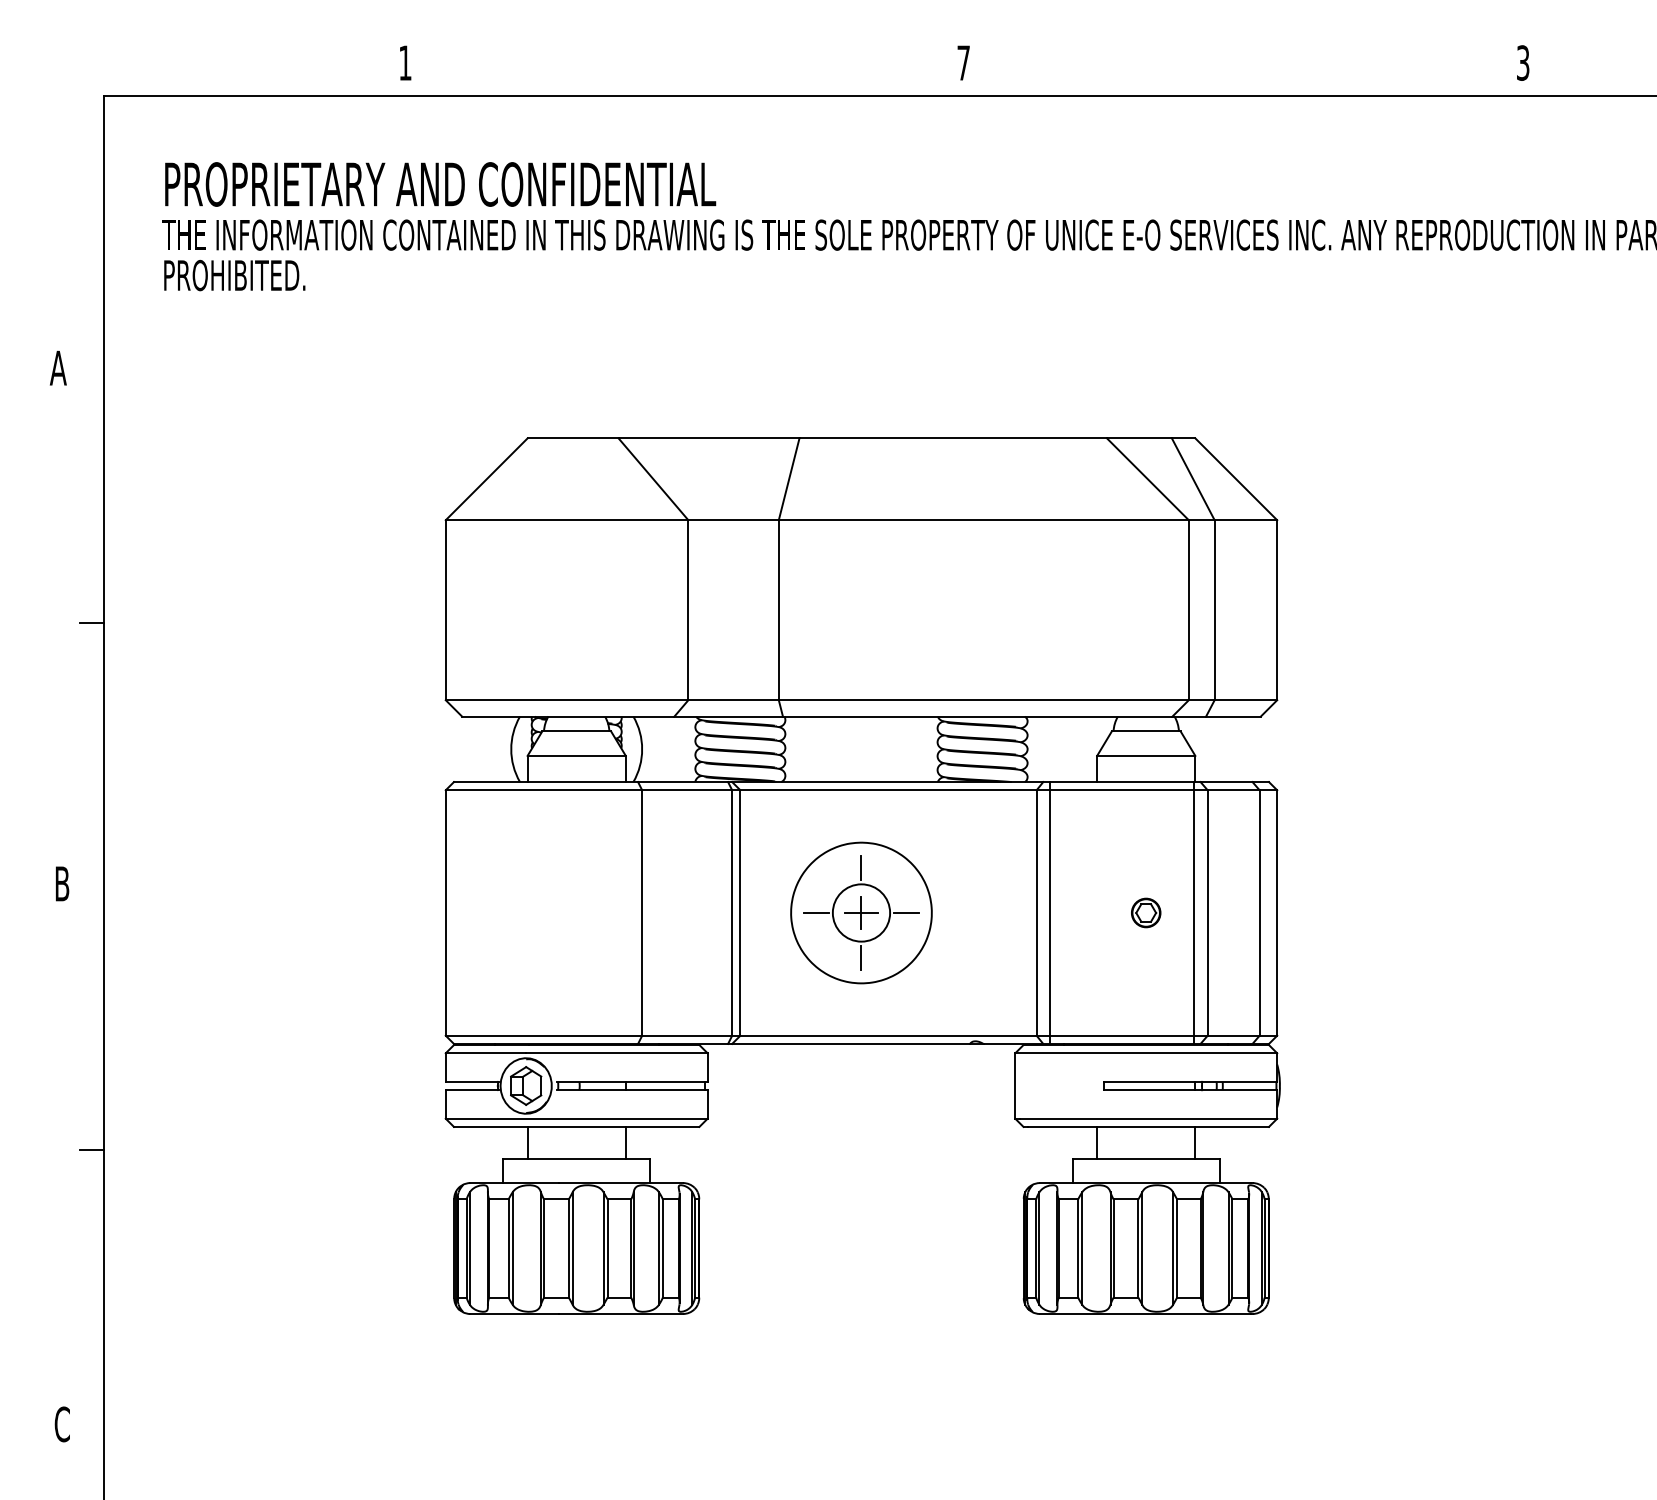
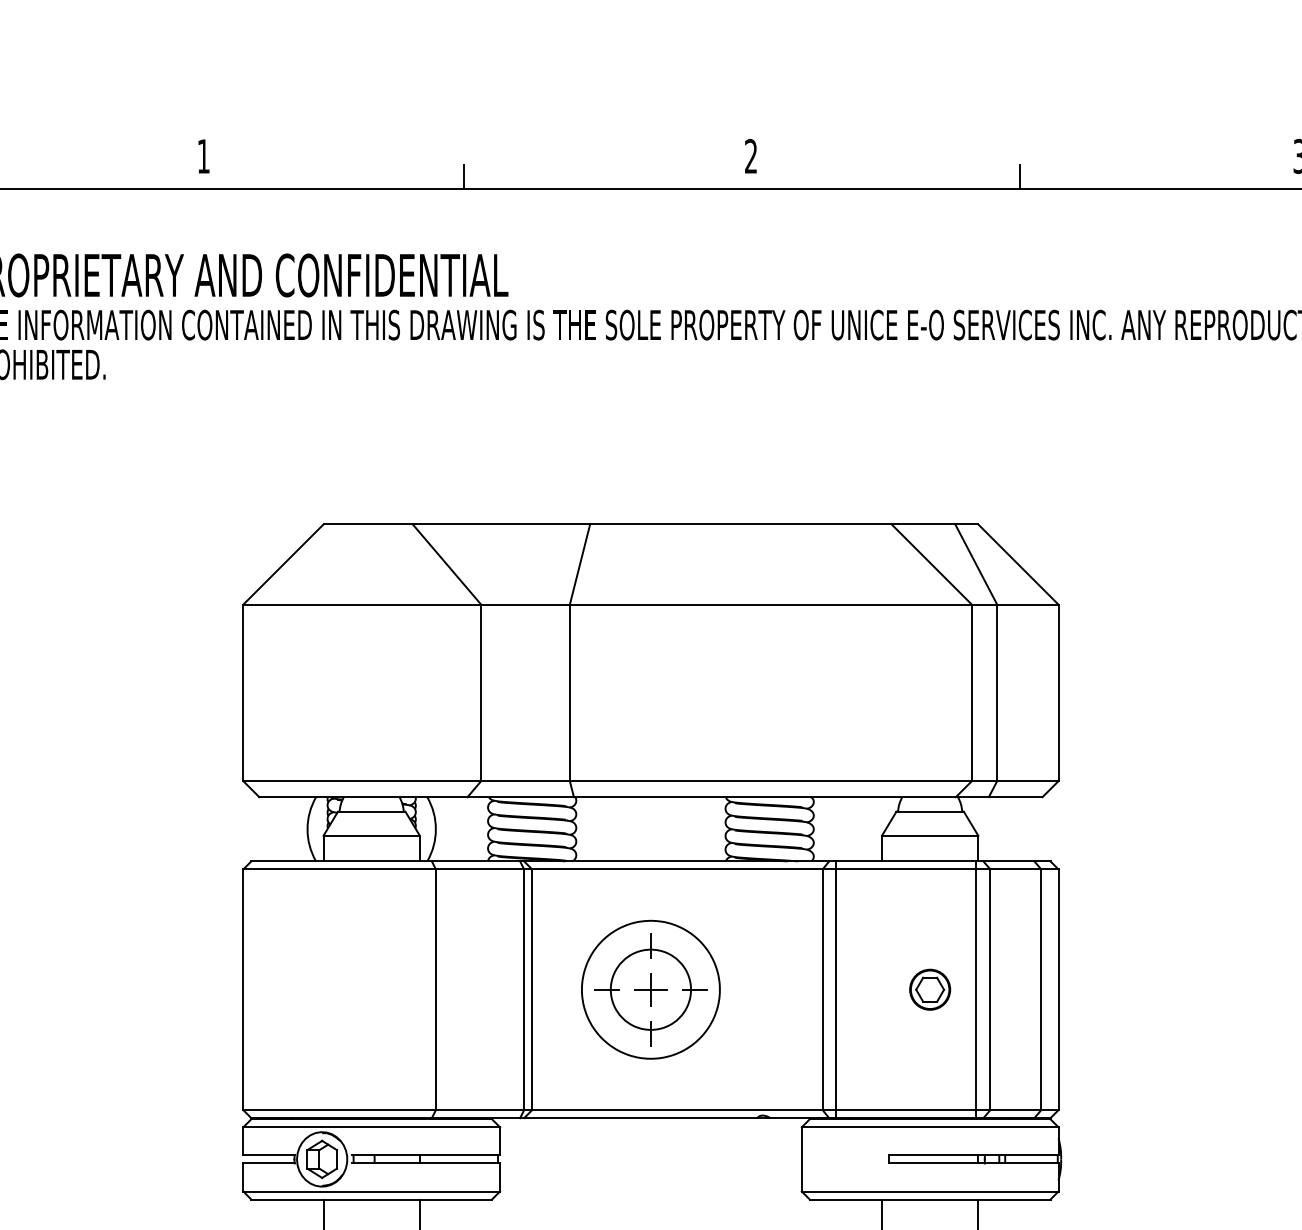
text: (963, 62) -> (750, 155), 7 -> 2
line: (670, 83) -> (463, 176), added
line: (1237, 83) -> (1019, 176), added
circle: (861, 912) -> (650, 989), size x1.43
part: (1145, 912) -> (929, 989), size x1.43

